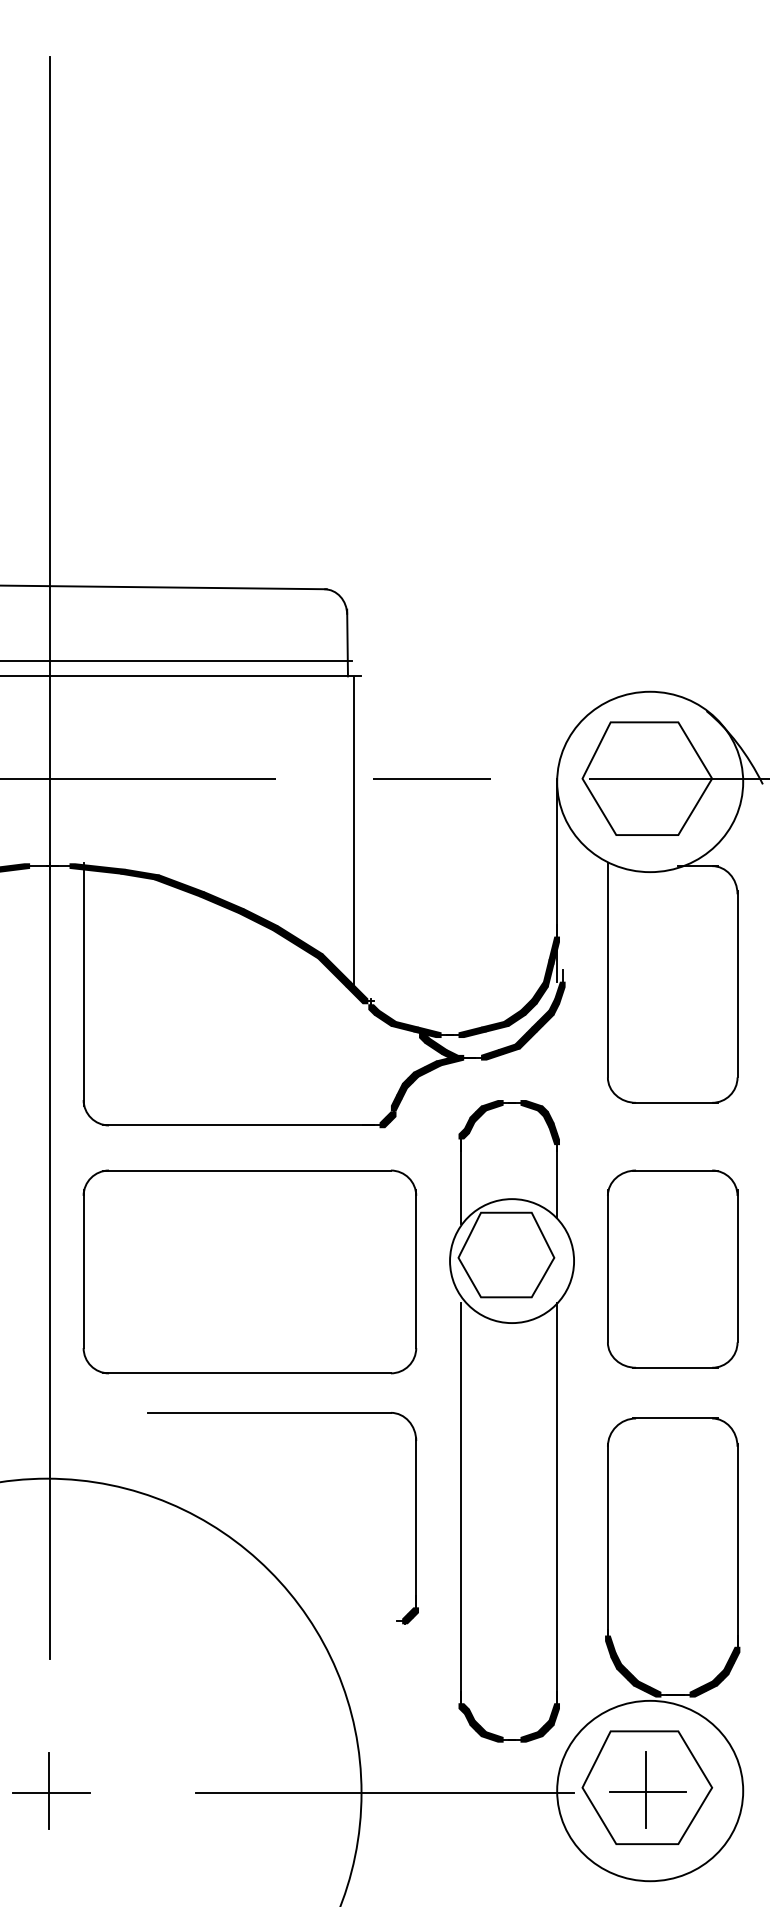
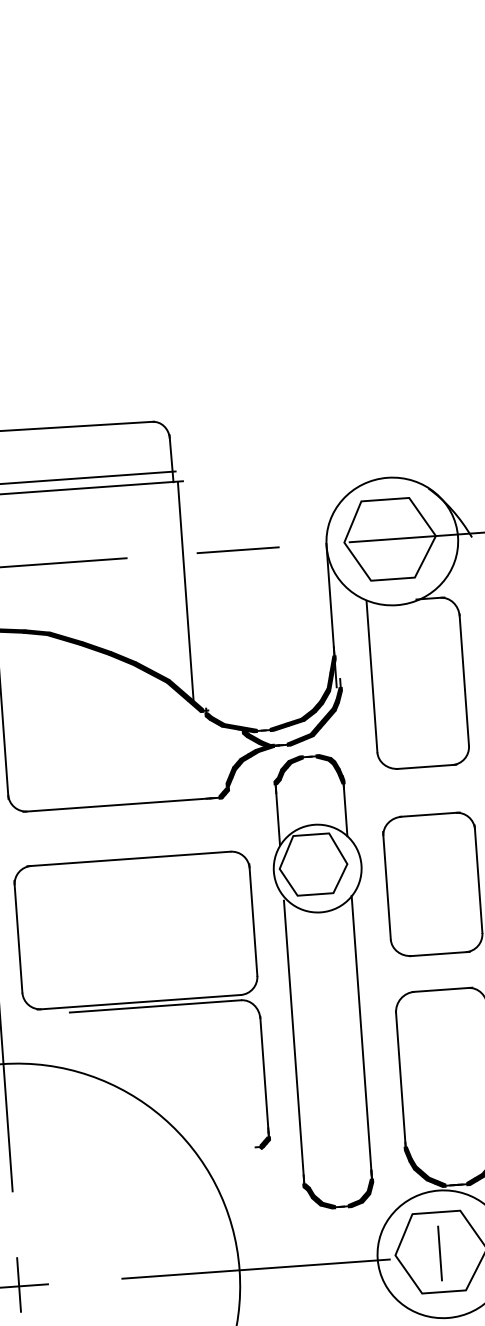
part: (249, 1271) -> (135, 930), moved
part: (556, 1421) -> (357, 979), moved
line: (647, 1791) -> (441, 1254), removed

